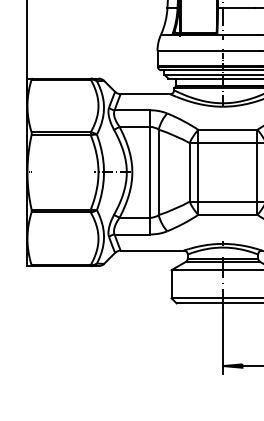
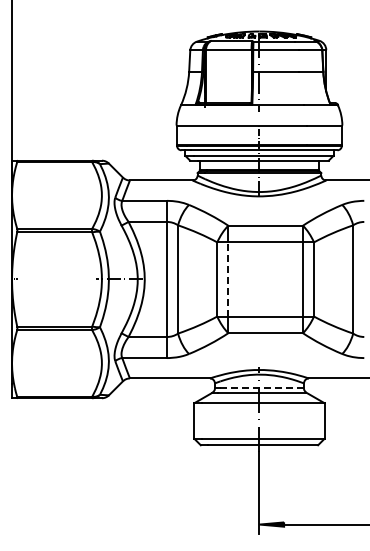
line: (198, 171) -> (228, 278), solid -> dashed
line: (225, 258) -> (262, 388), solid -> dashed

